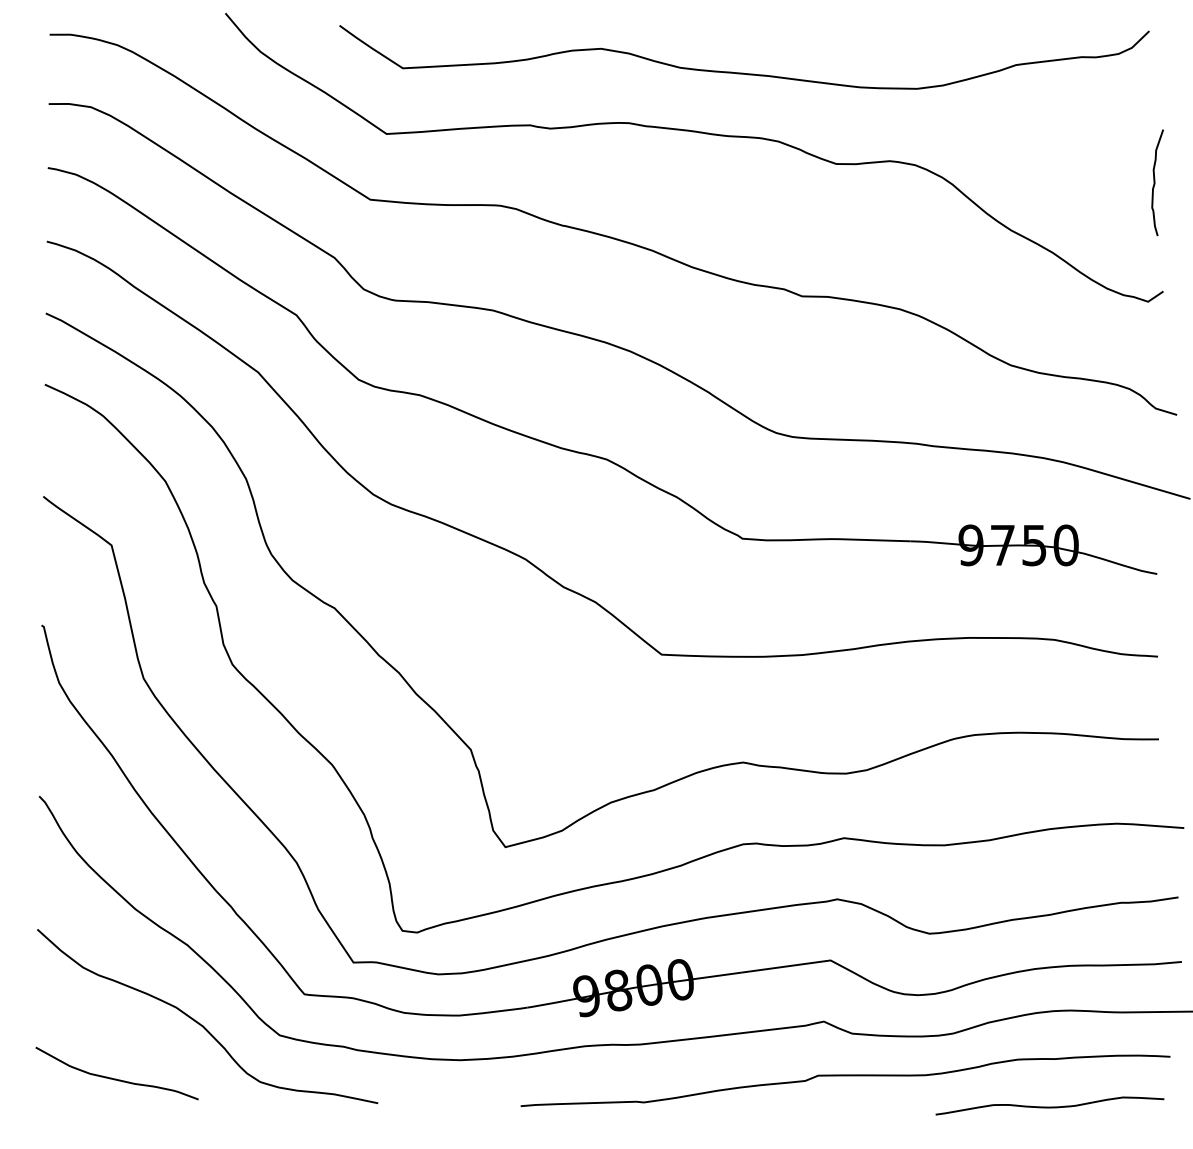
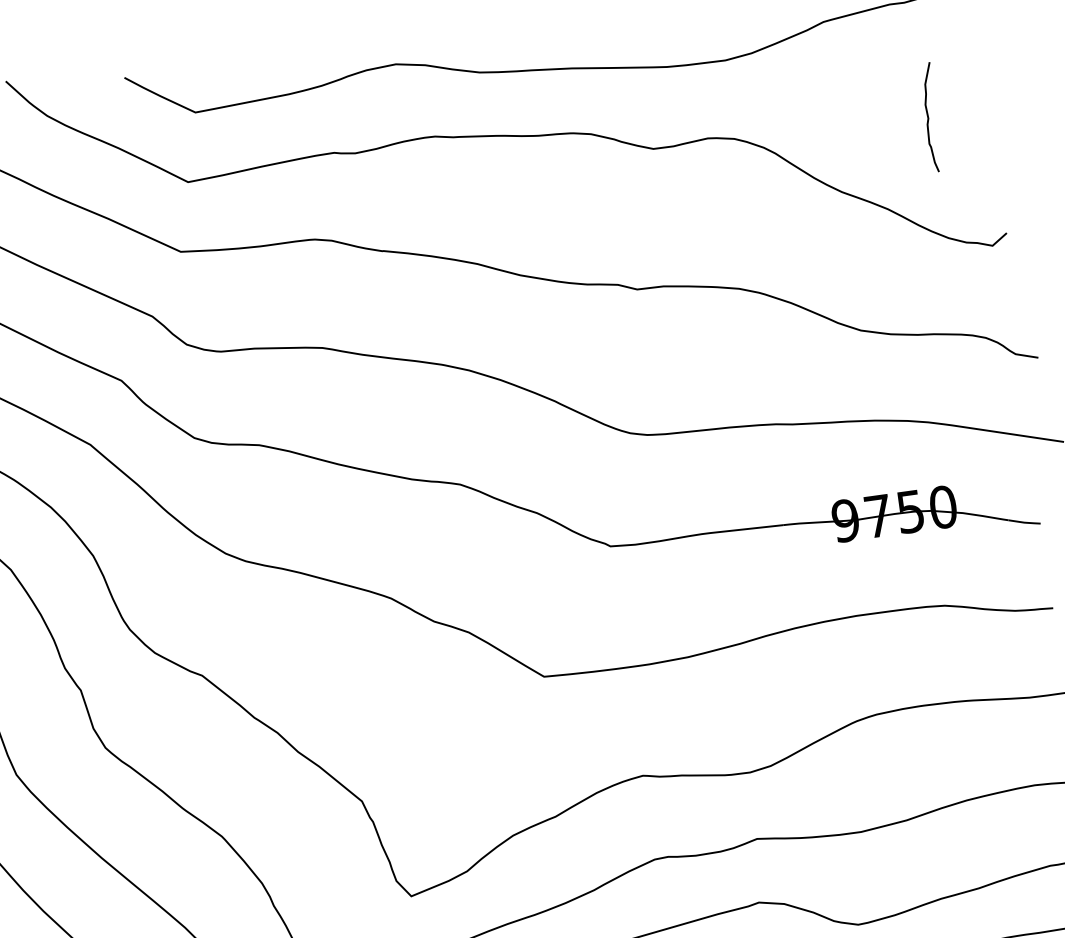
curve: (1155, 182) -> (929, 117), moved

